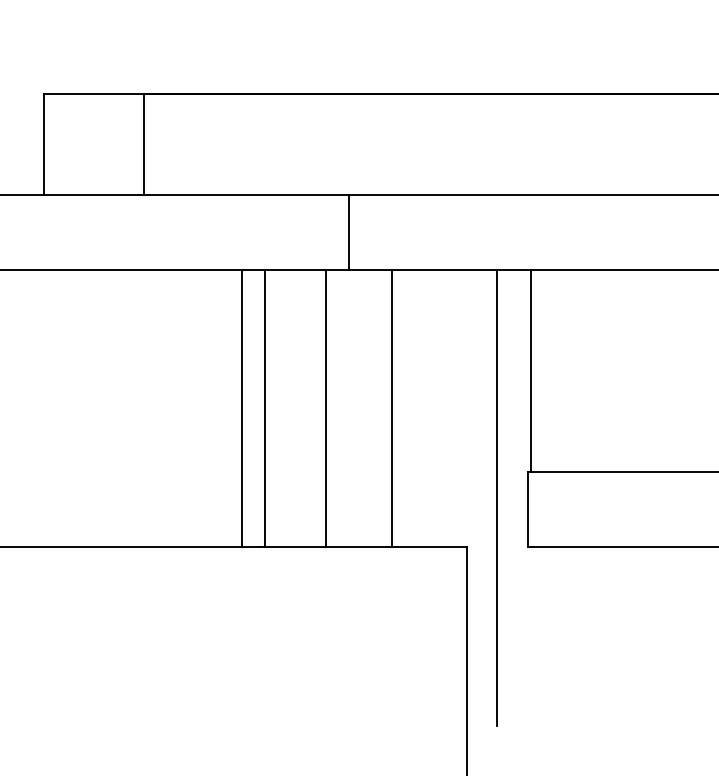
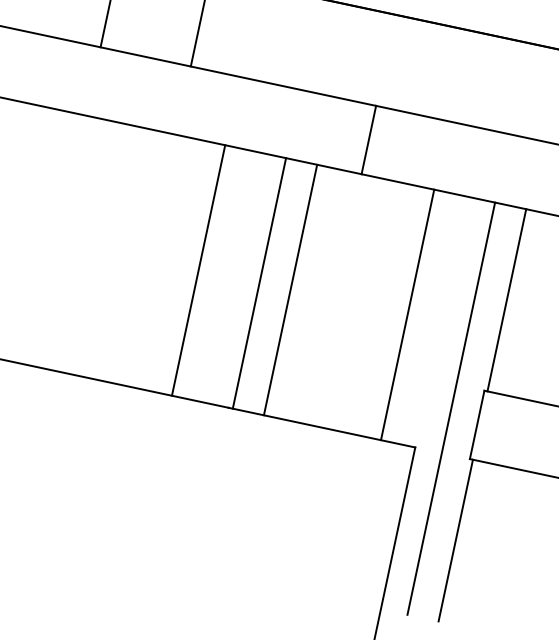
line: (242, 408) -> (199, 270), moved
line: (325, 408) -> (290, 289), moved
line: (392, 408) -> (407, 314), moved
line: (530, 636) -> (455, 540), added

